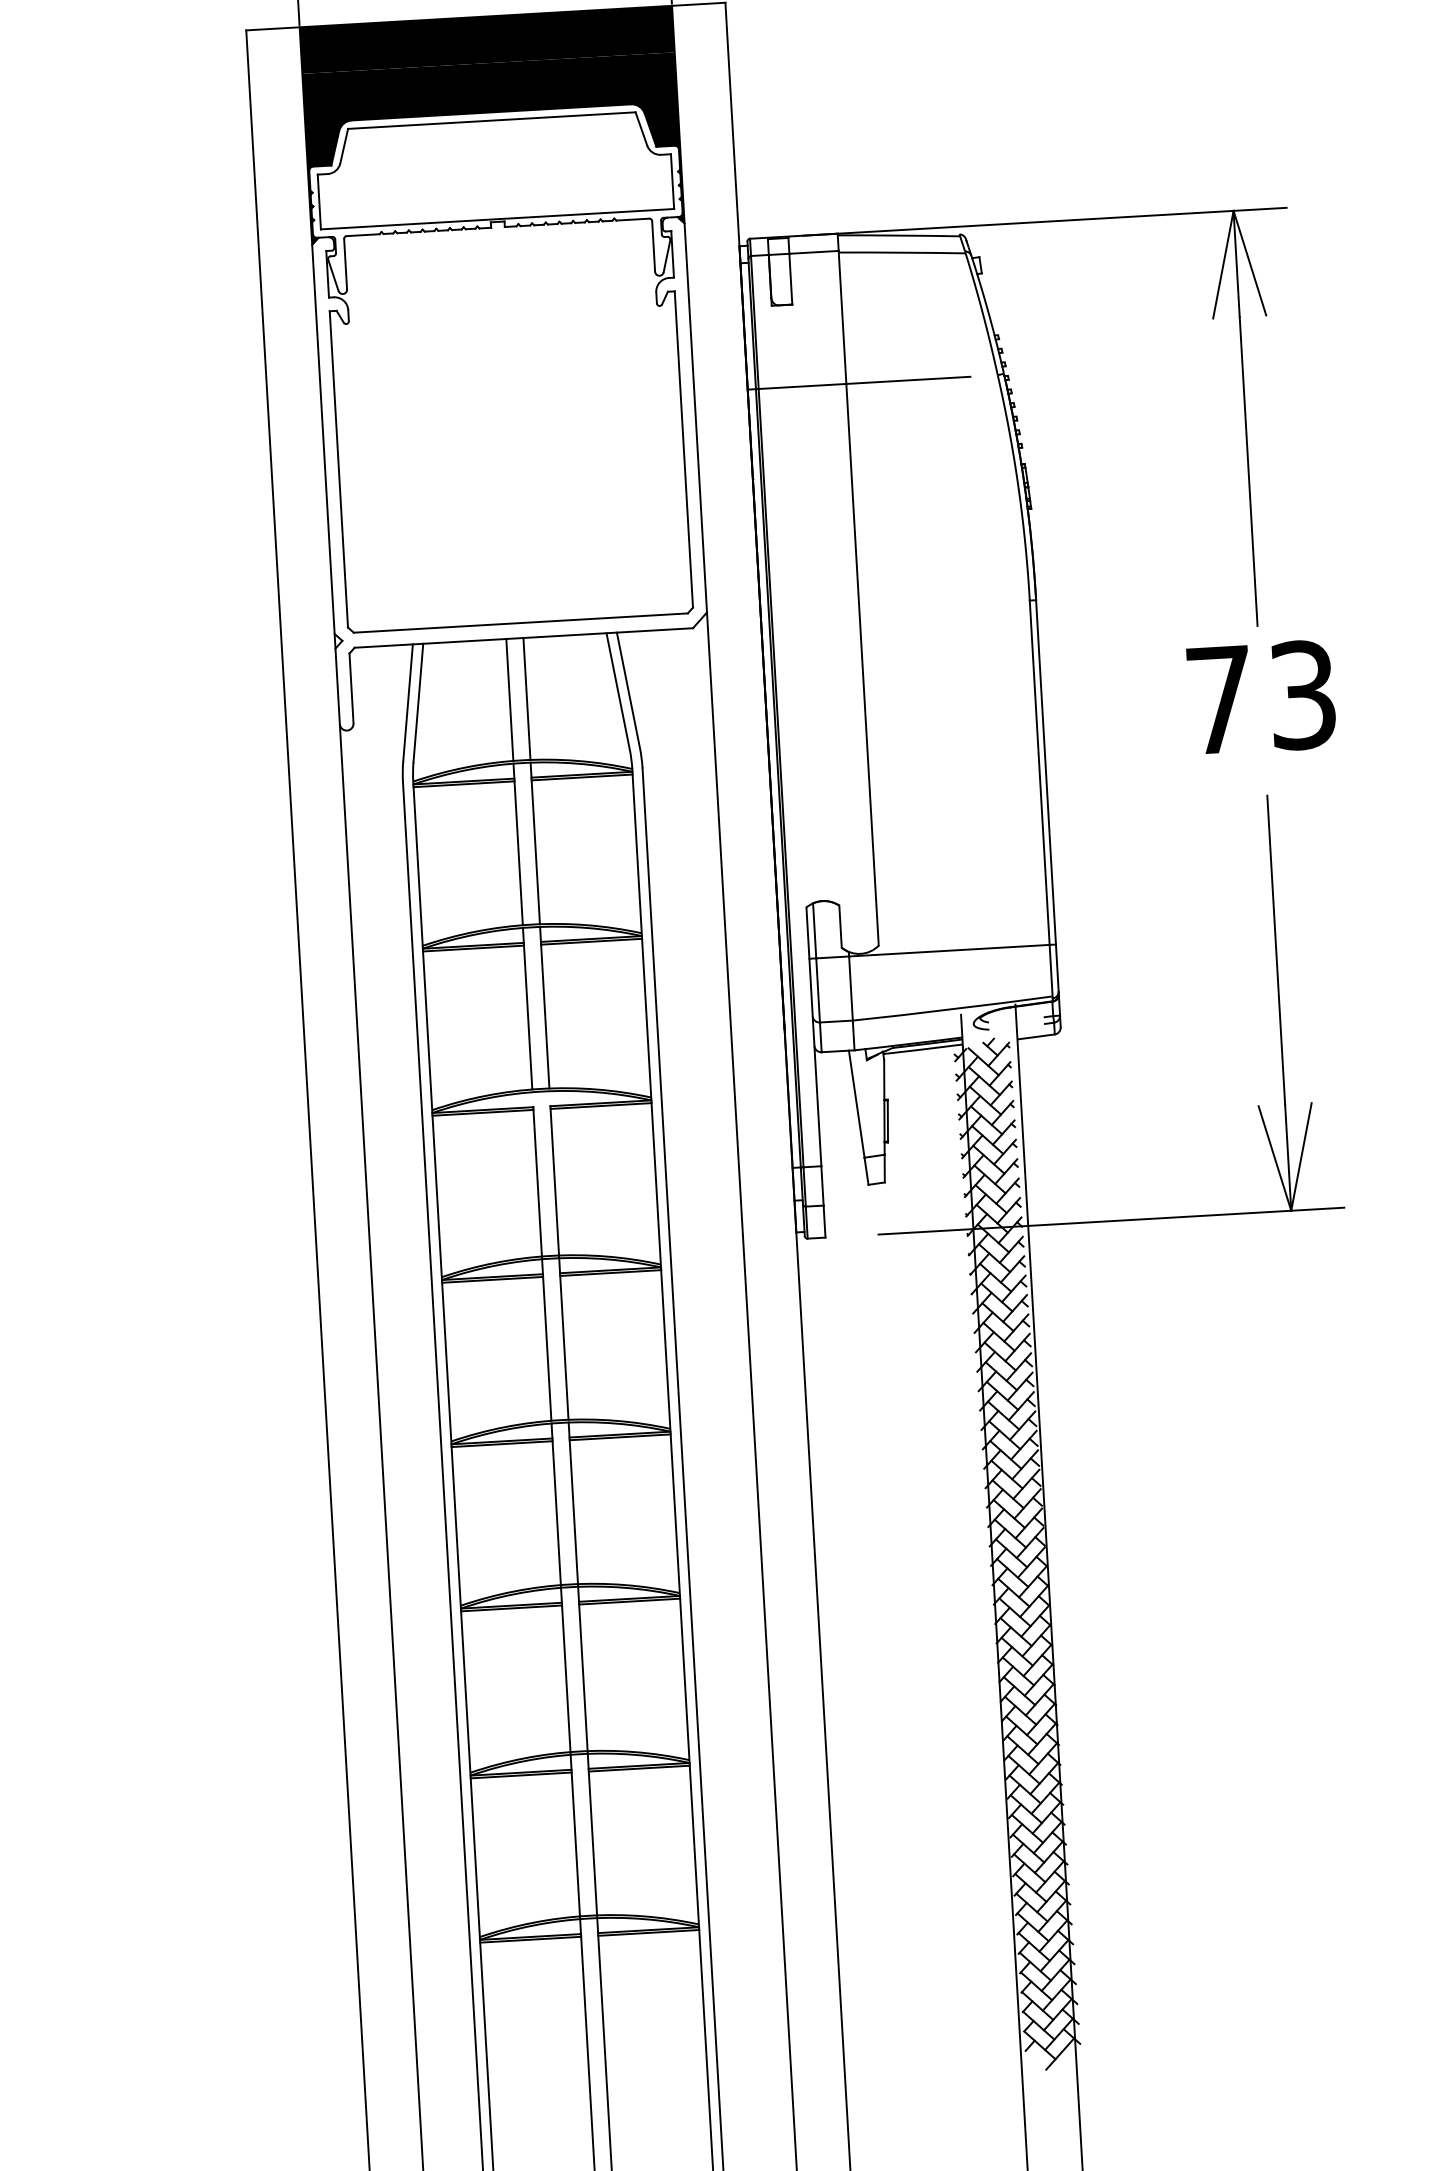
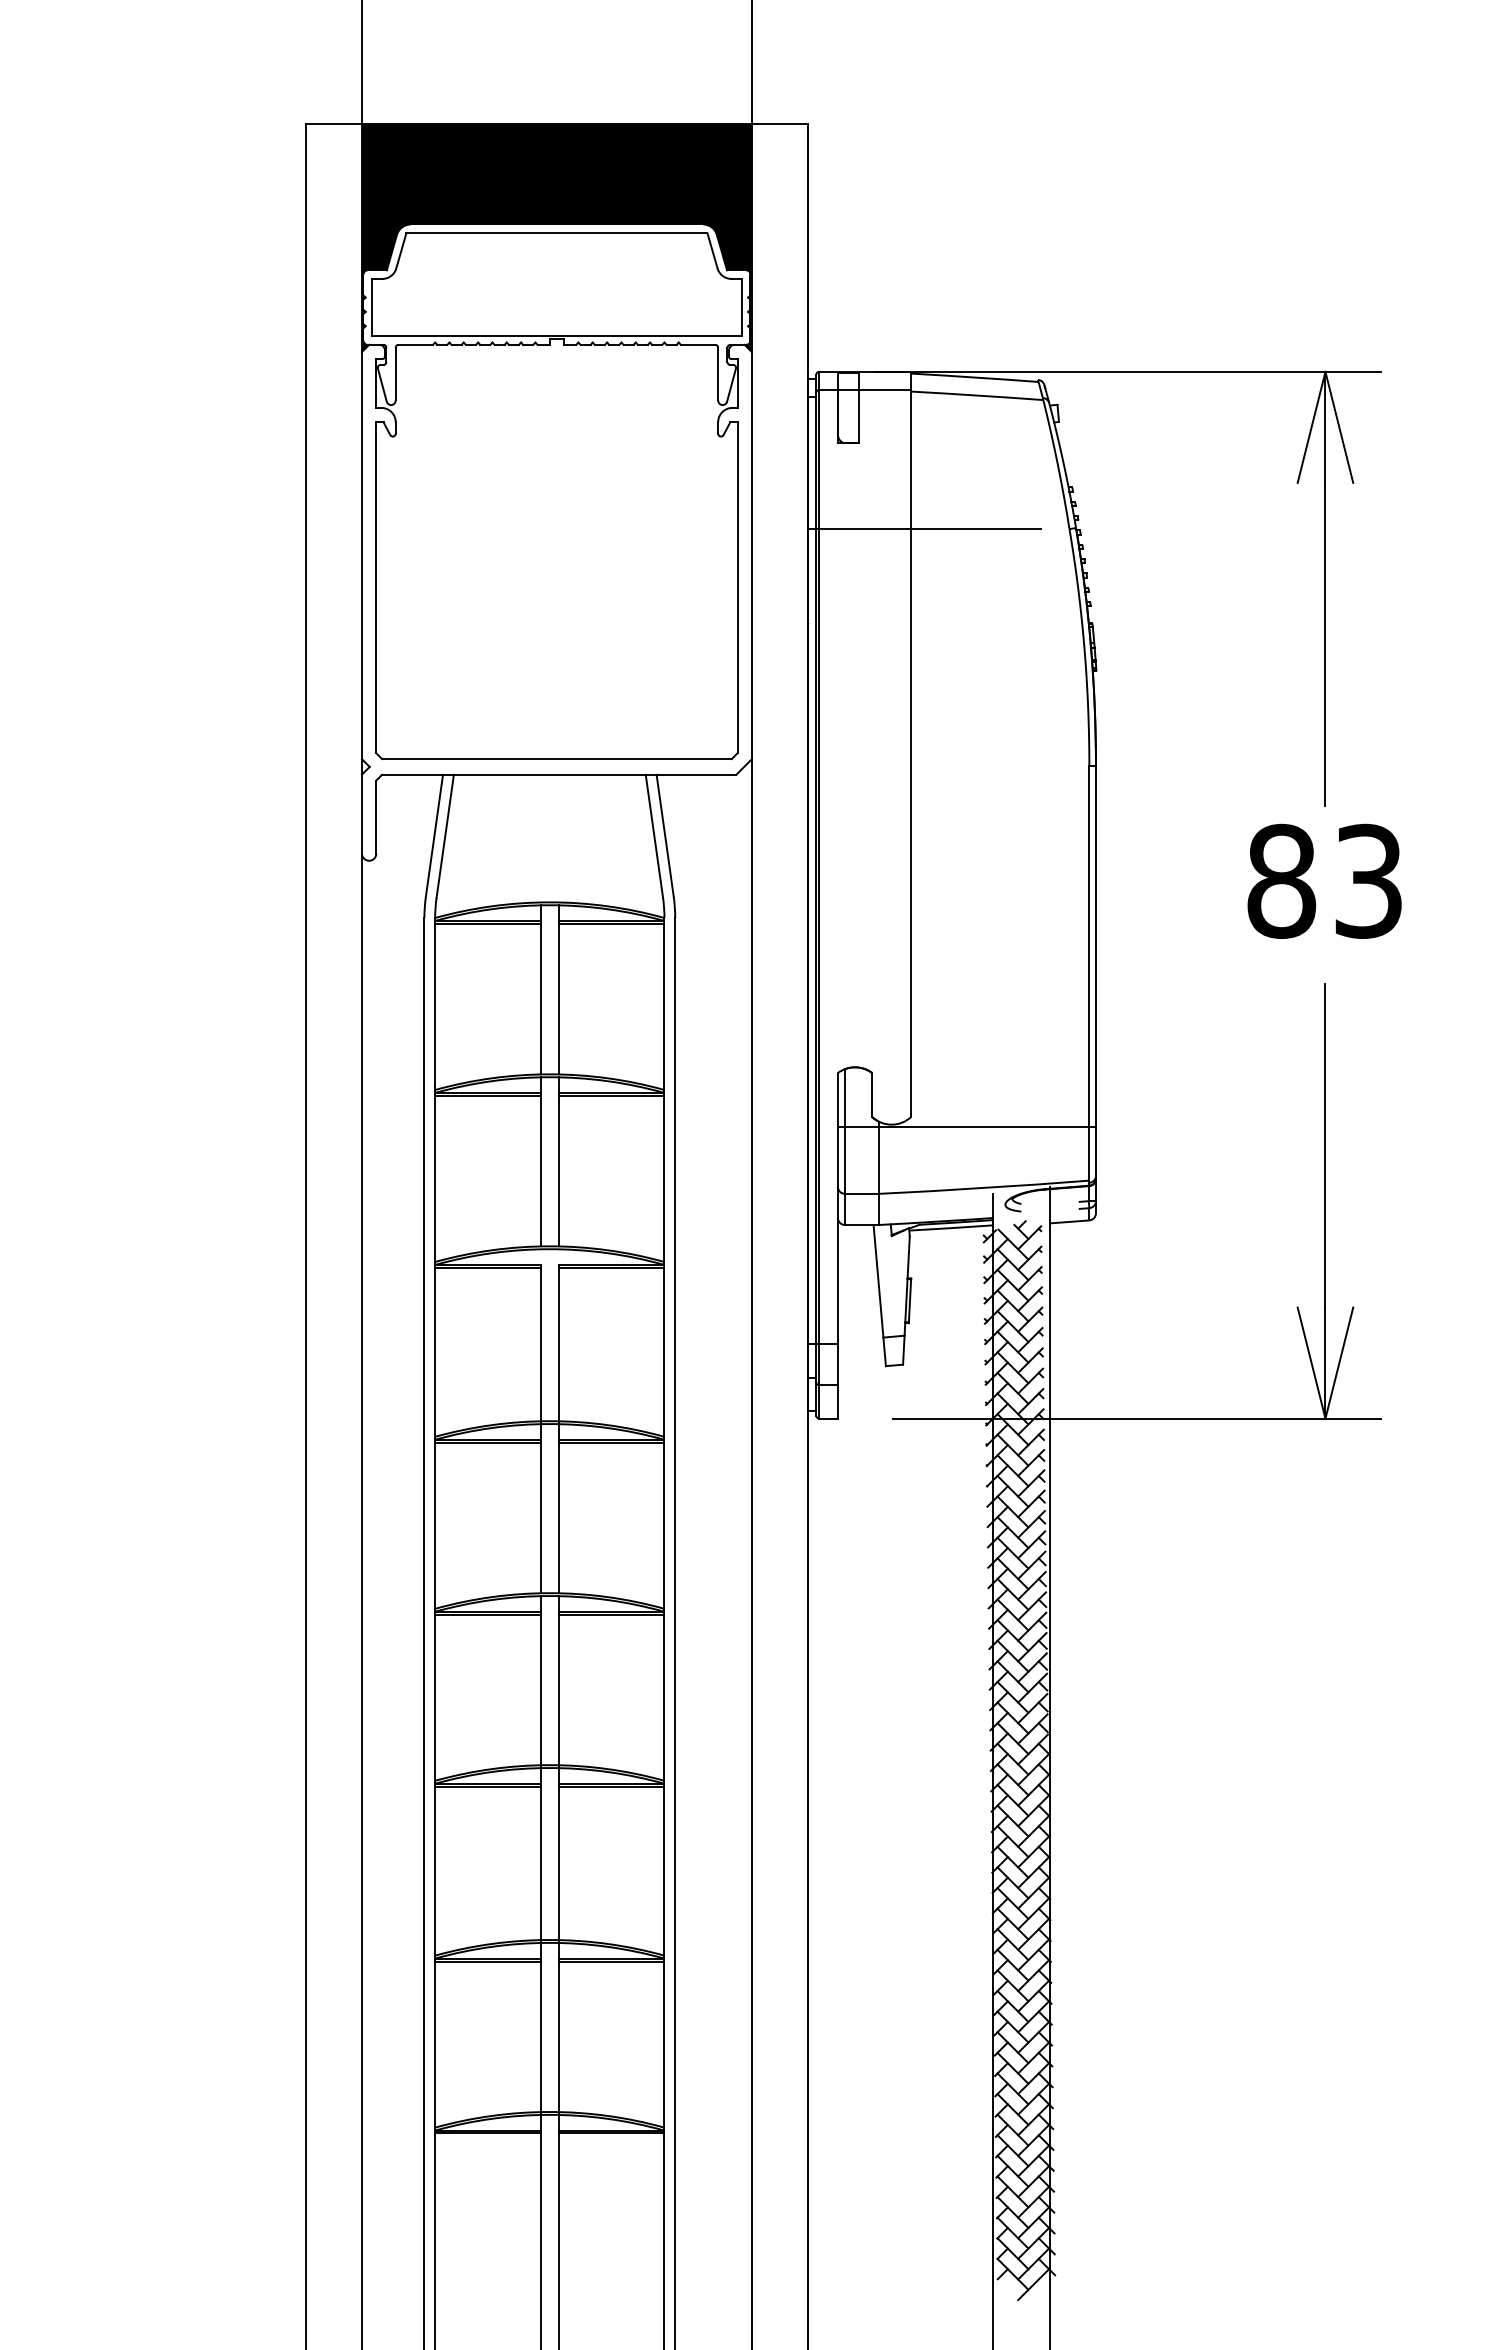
line: (526, 698) -> (558, 838), removed
line: (509, 699) -> (540, 838), removed
text: (1219, 699) -> (1281, 880), 73 -> 83

